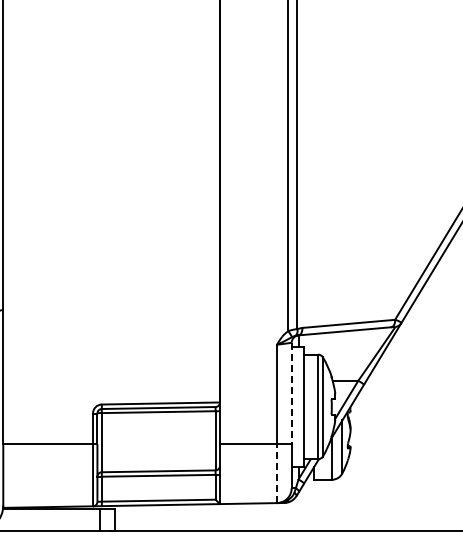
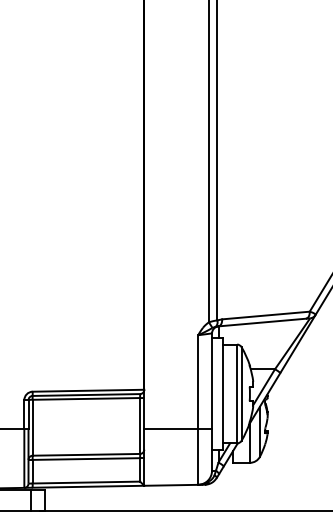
line: (291, 393) -> (211, 381), dashed -> solid
line: (277, 473) -> (198, 456), dashed -> solid

